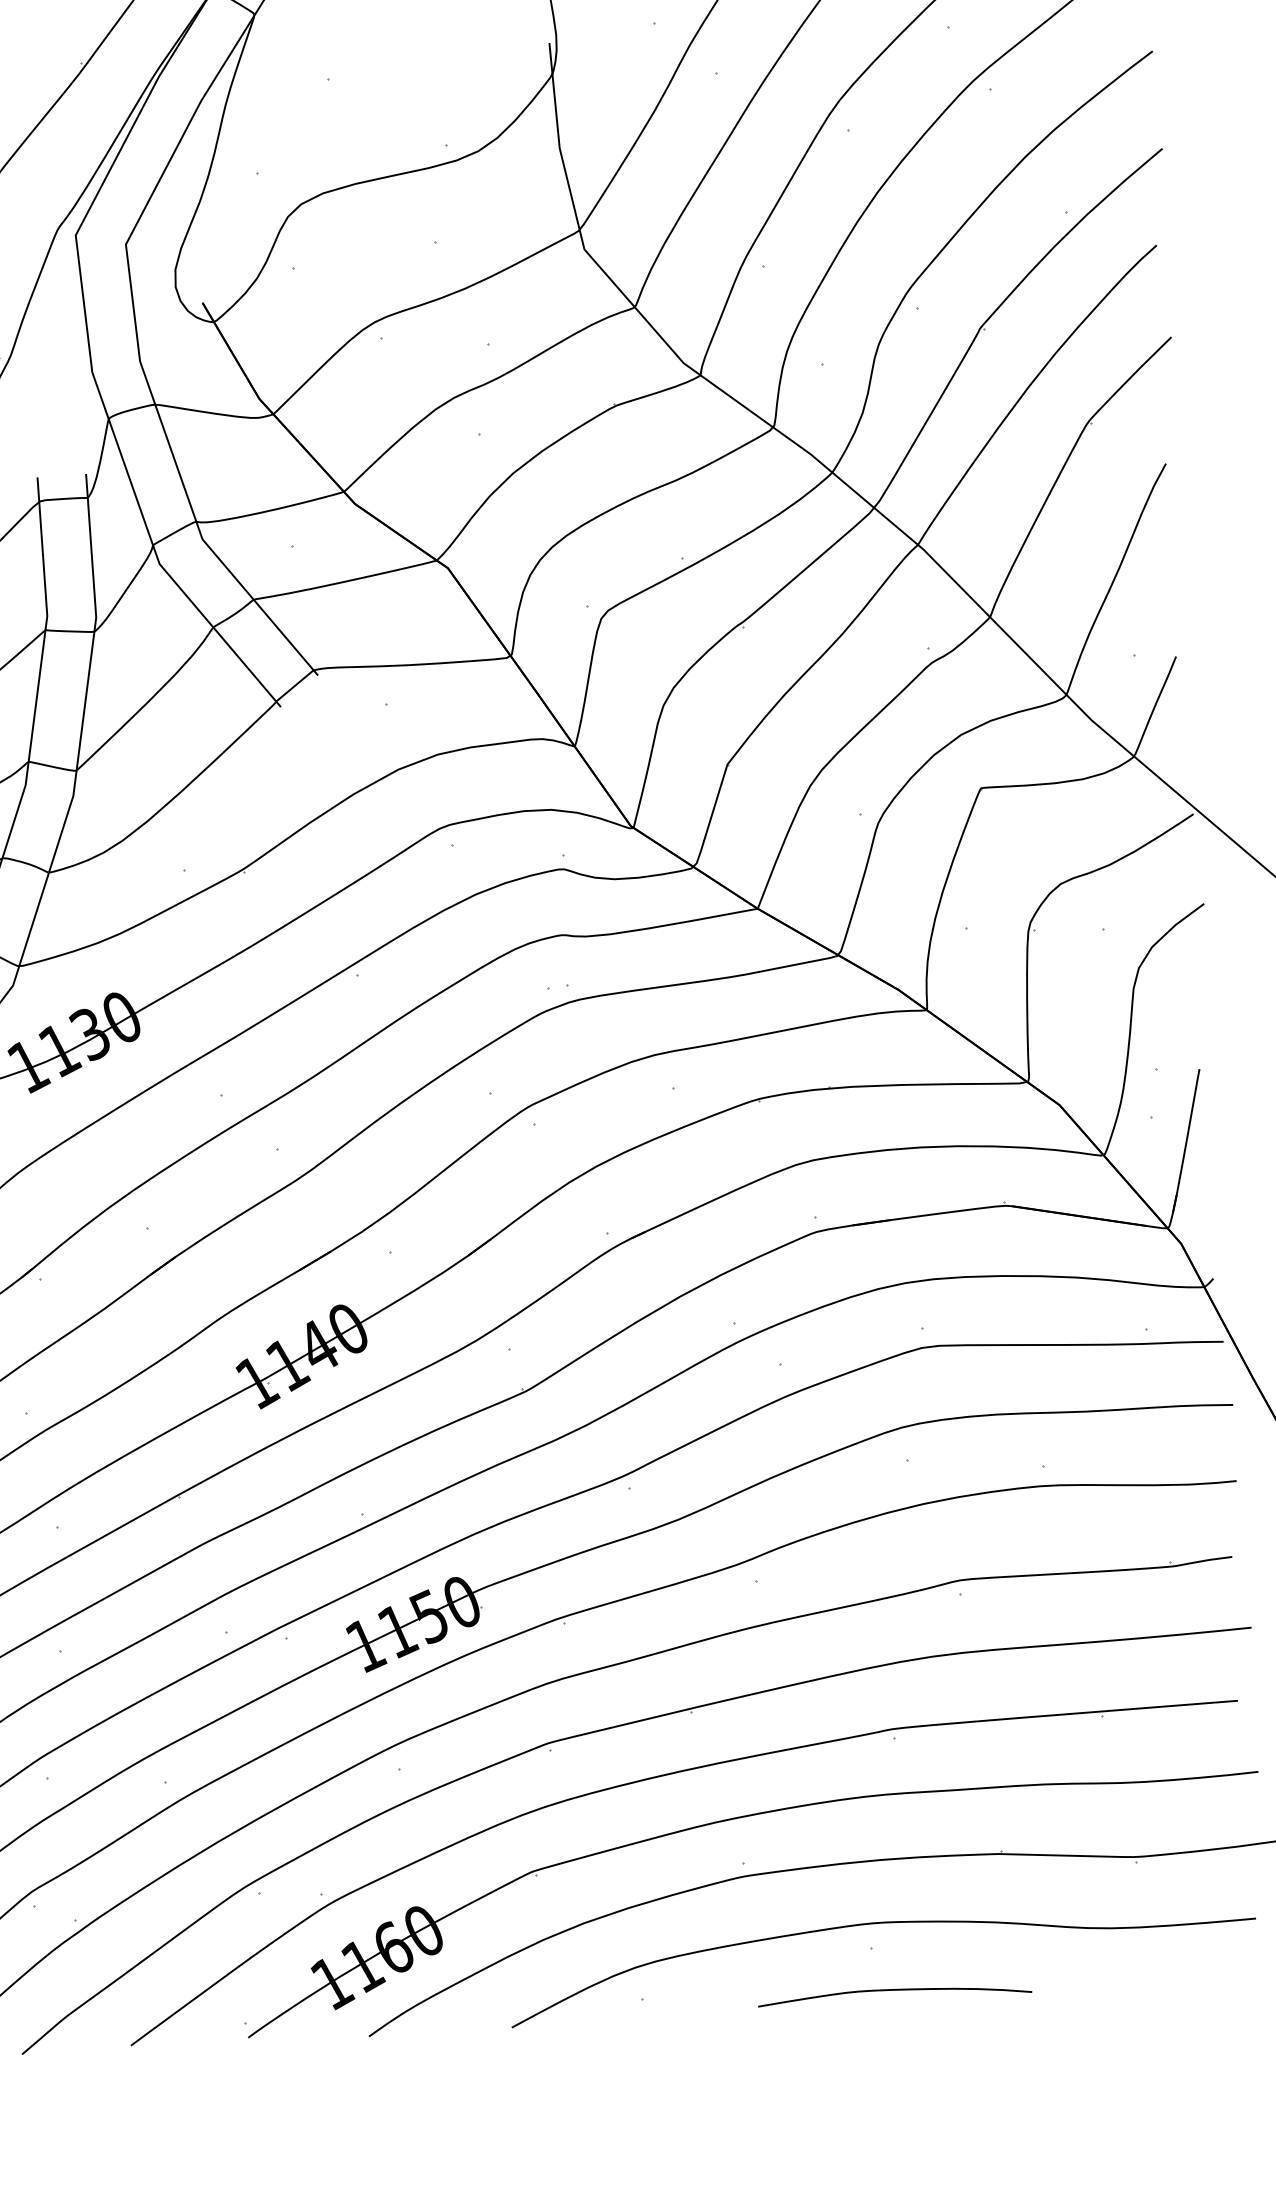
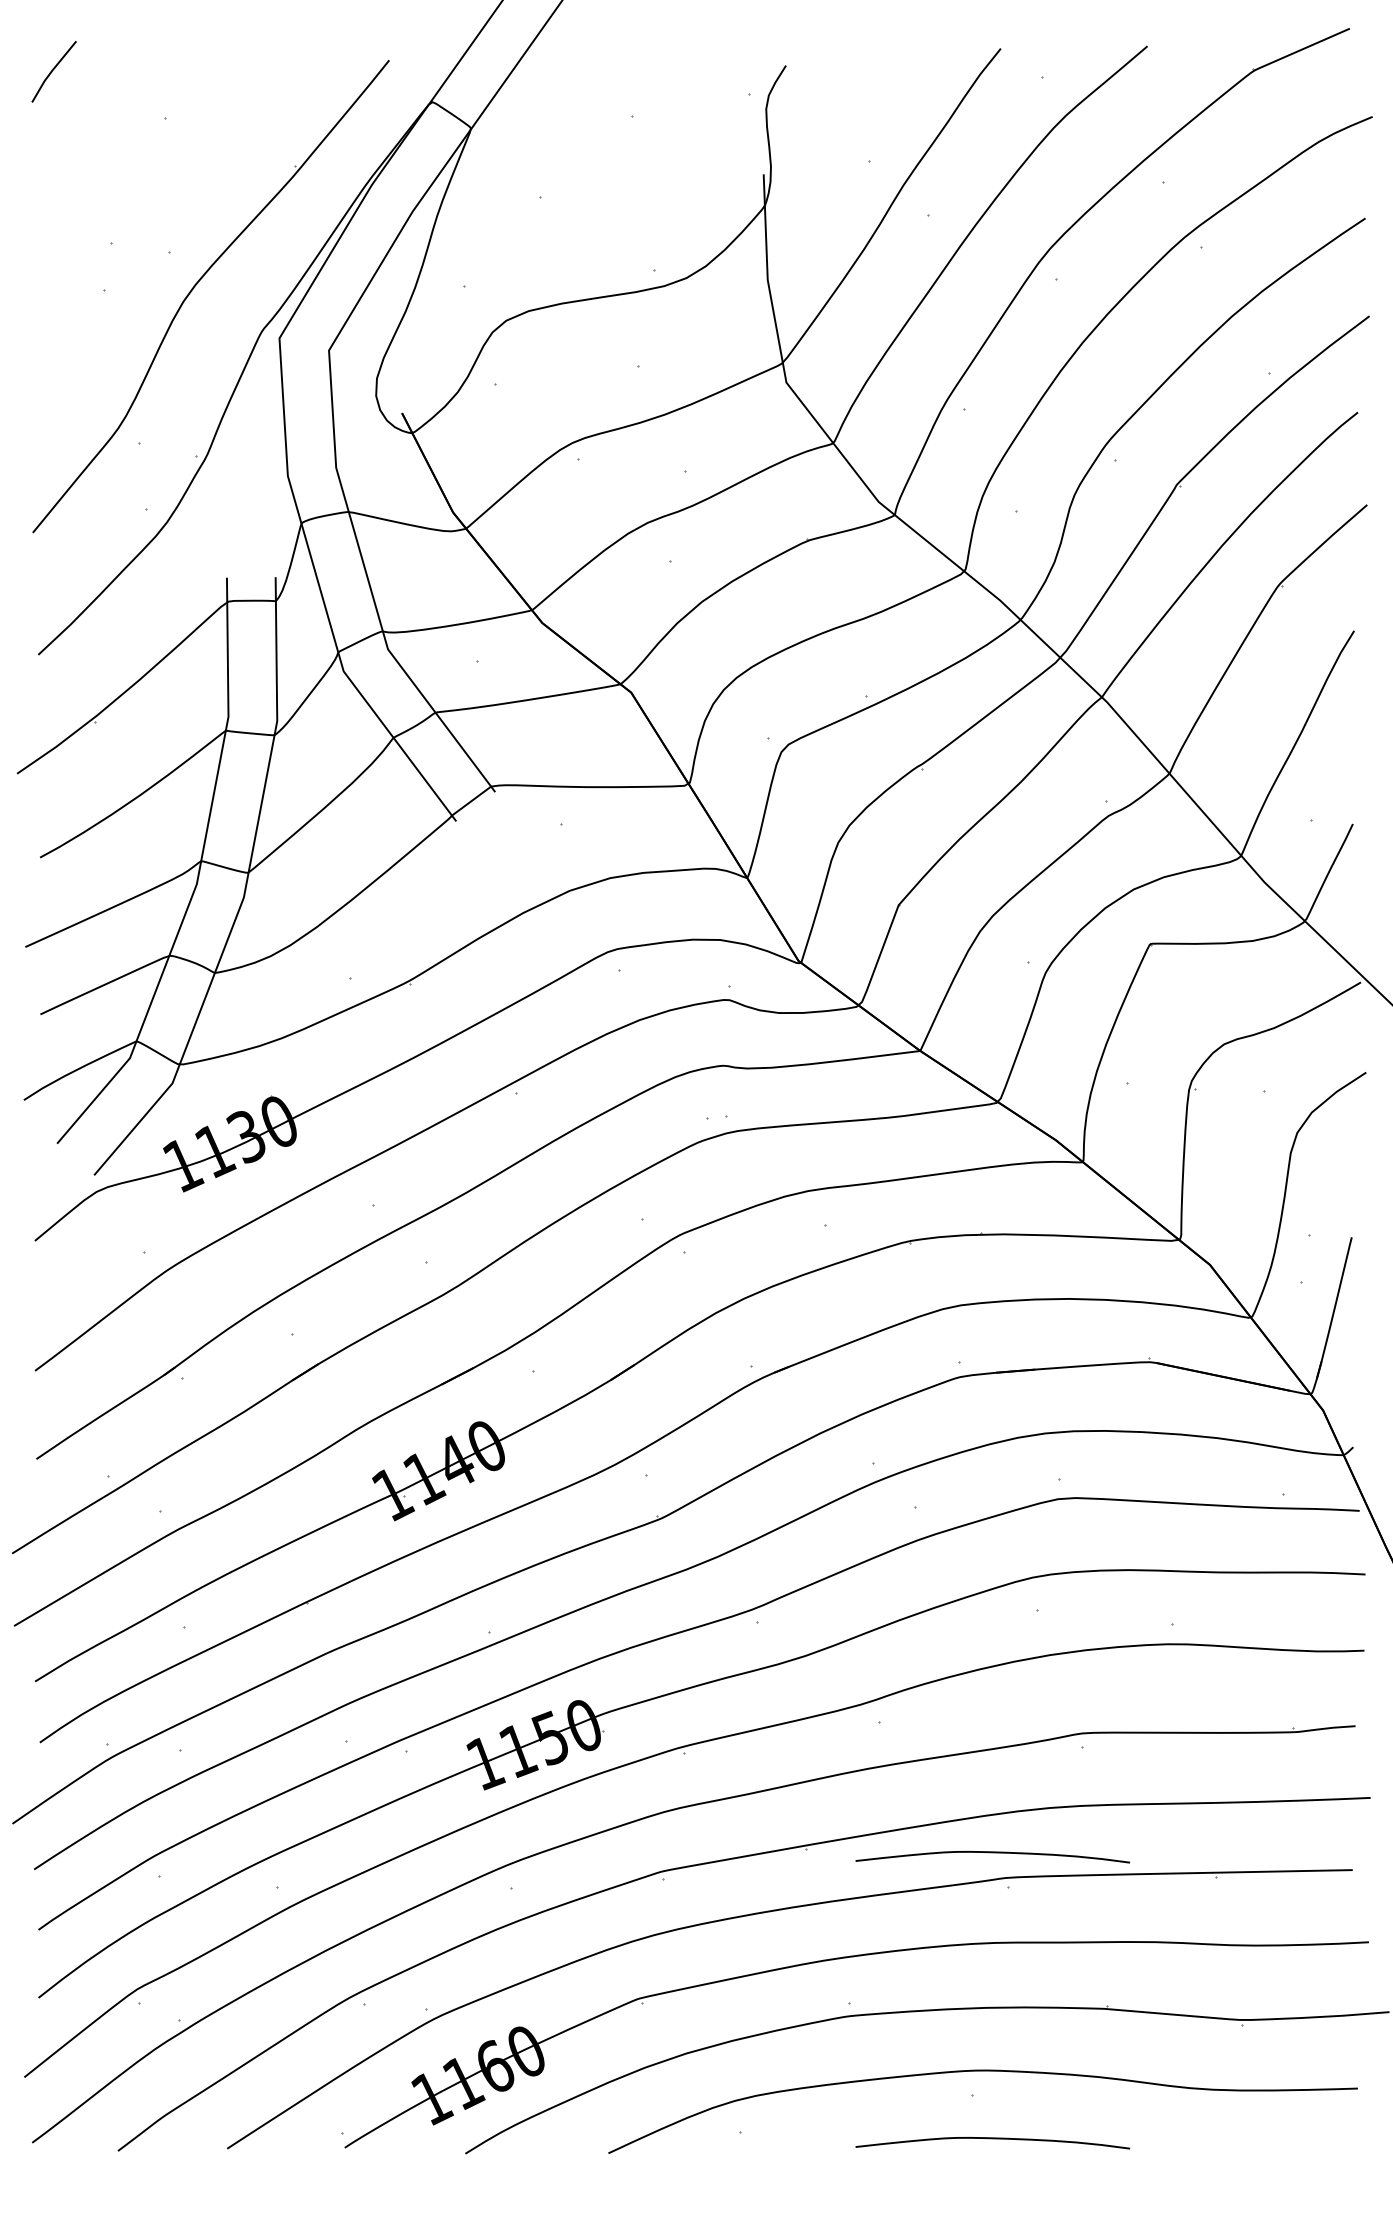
curve: (877, 1705) -> (992, 1853), added

